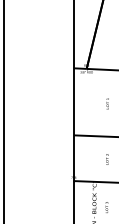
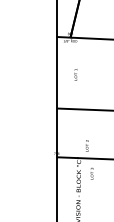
text: (107, 103) -> (75, 74), moved
text: (107, 159) -> (87, 146), moved
text: (106, 207) -> (91, 173), moved

